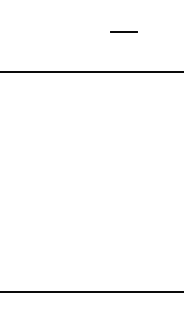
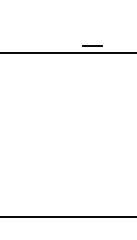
line: (123, 31) -> (91, 45), moved

